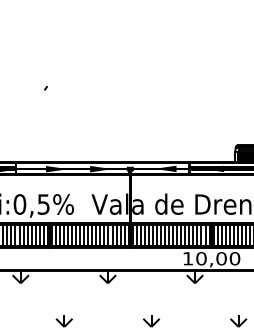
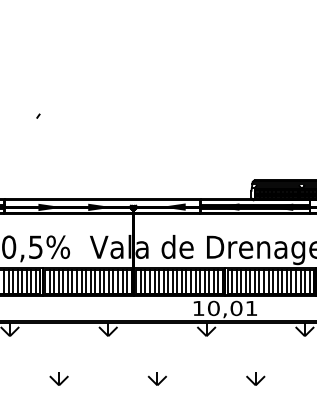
text: (234, 258) -> (251, 308), 10,00 -> 10,01

